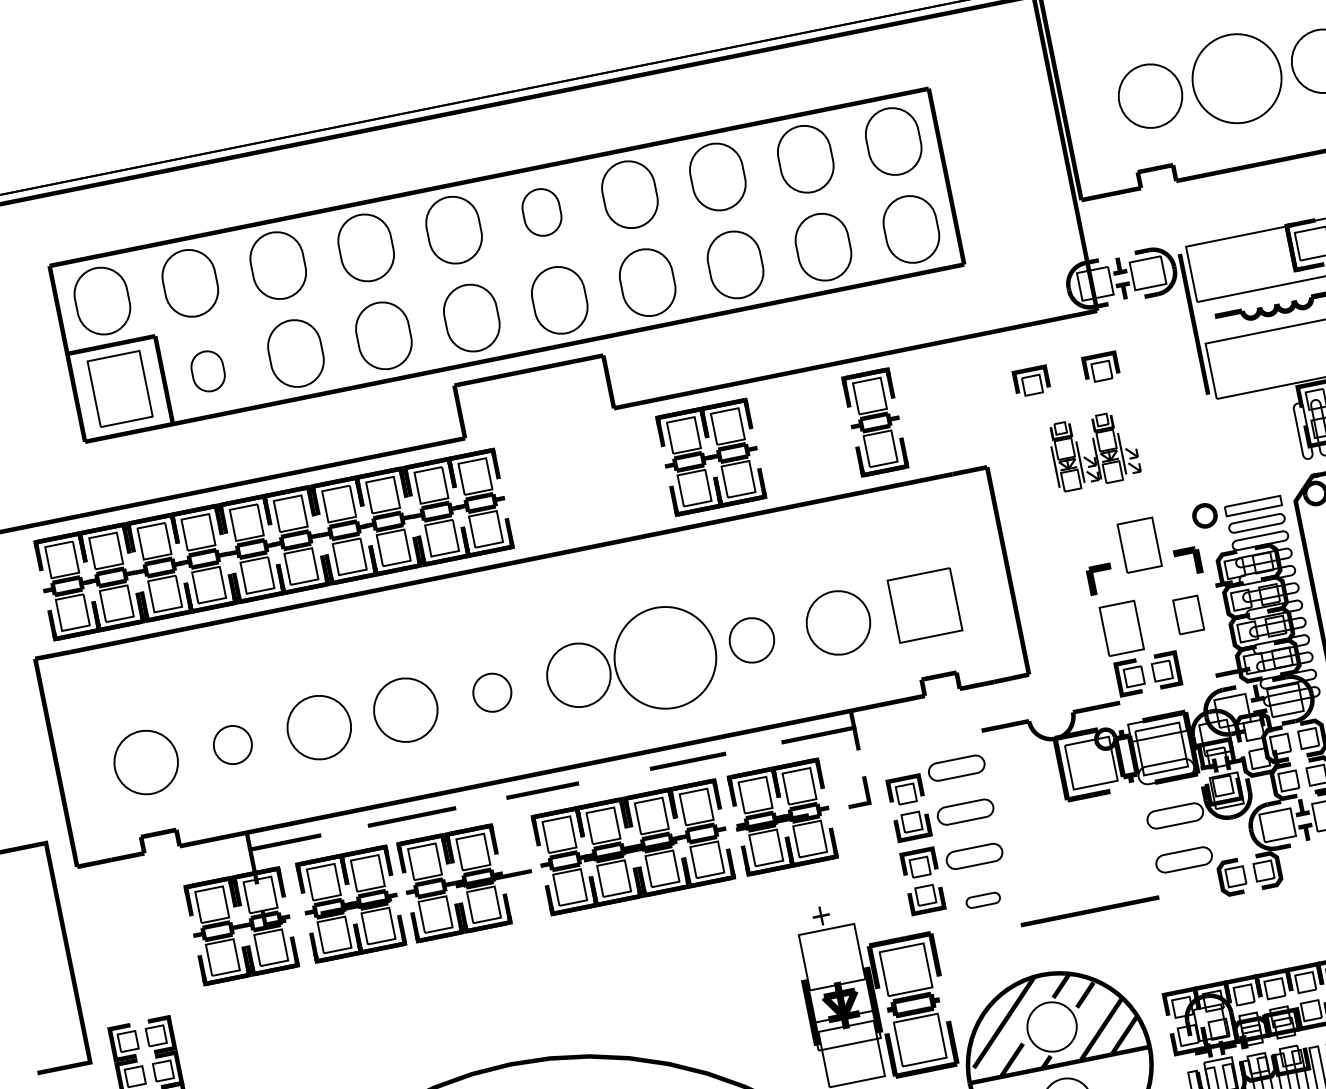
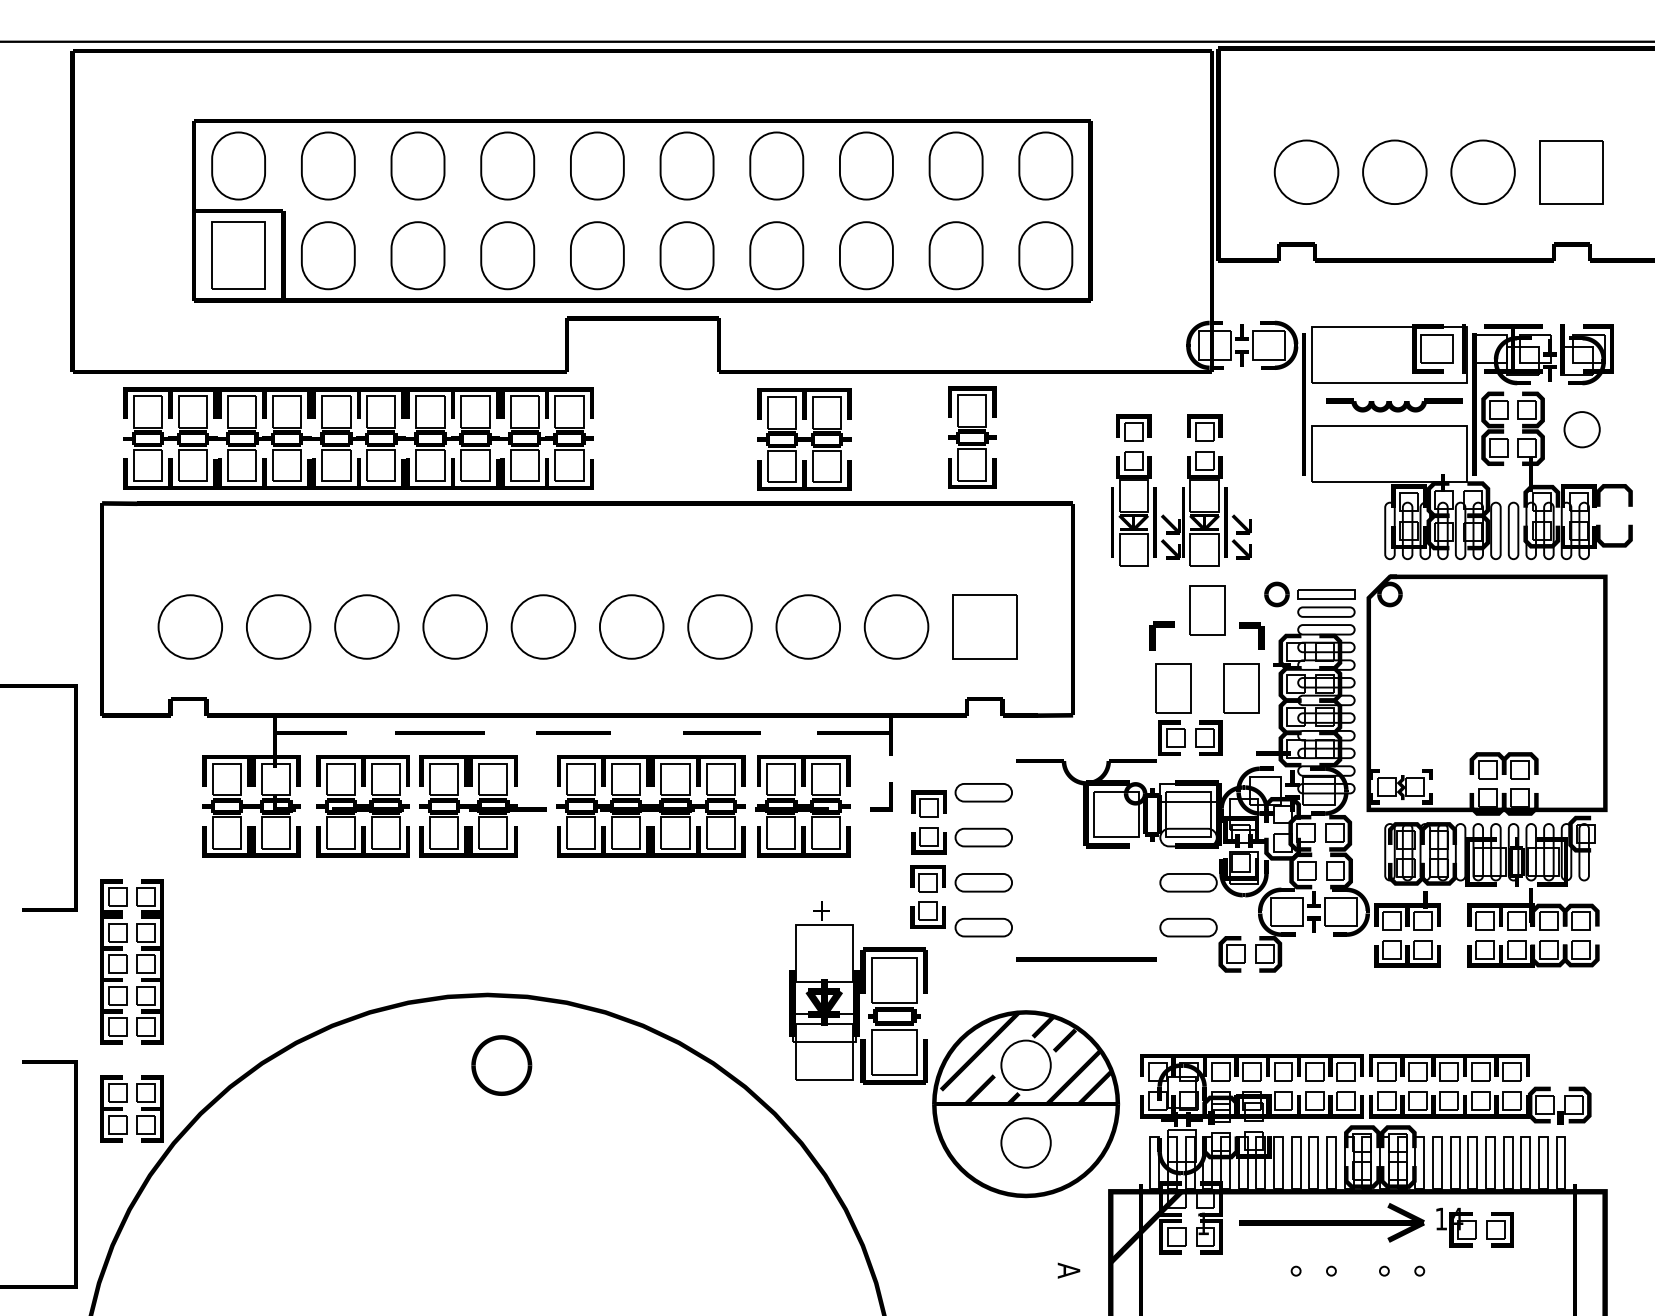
circle: (1236, 78) -> (1394, 172), size x0.71
part: (541, 212) -> (686, 165), size x1.43
part: (208, 371) -> (328, 255), size x1.67
part: (1094, 450) -> (1181, 508), size x1.67
part: (1188, 615) -> (1241, 688), size x1.43
circle: (752, 639) -> (808, 626), size x1.43
circle: (664, 657) -> (719, 626), size x0.62
circle: (492, 692) -> (543, 626), size x1.67
circle: (232, 744) -> (278, 626), size x1.67
part: (983, 900) -> (983, 927), size x1.67

